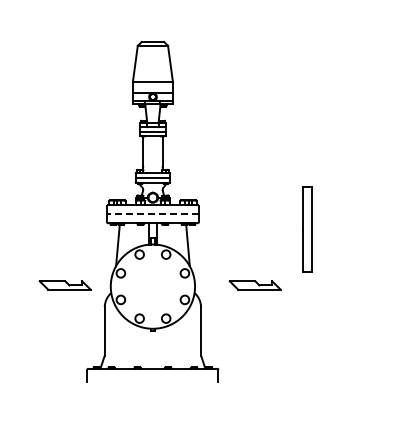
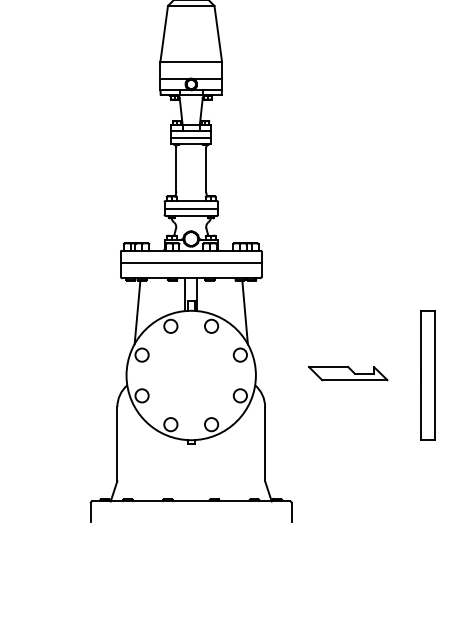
line: (152, 213) -> (190, 263), dashed -> solid
part: (307, 229) -> (428, 375), moved
part: (64, 285) -> (55, 373), removed

